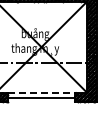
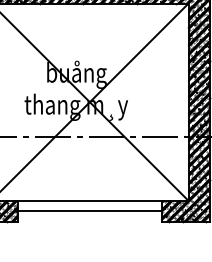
line: (42, 92) -> (91, 200), dashed -> solid

